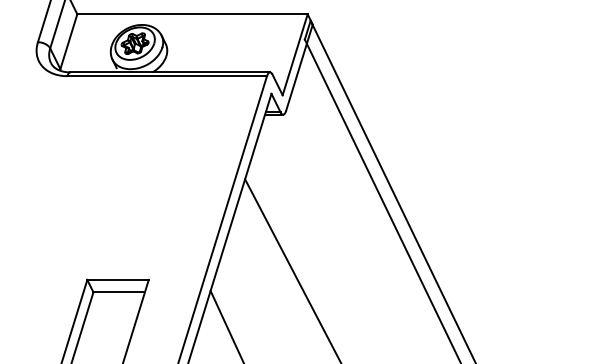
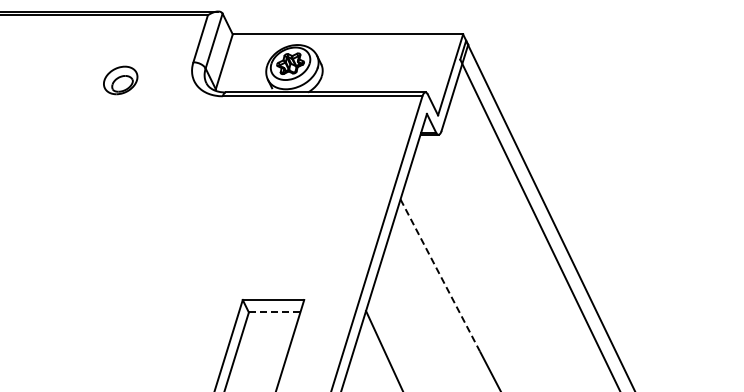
line: (285, 255) -> (440, 275), solid -> dashed
line: (119, 292) -> (274, 312), solid -> dashed

